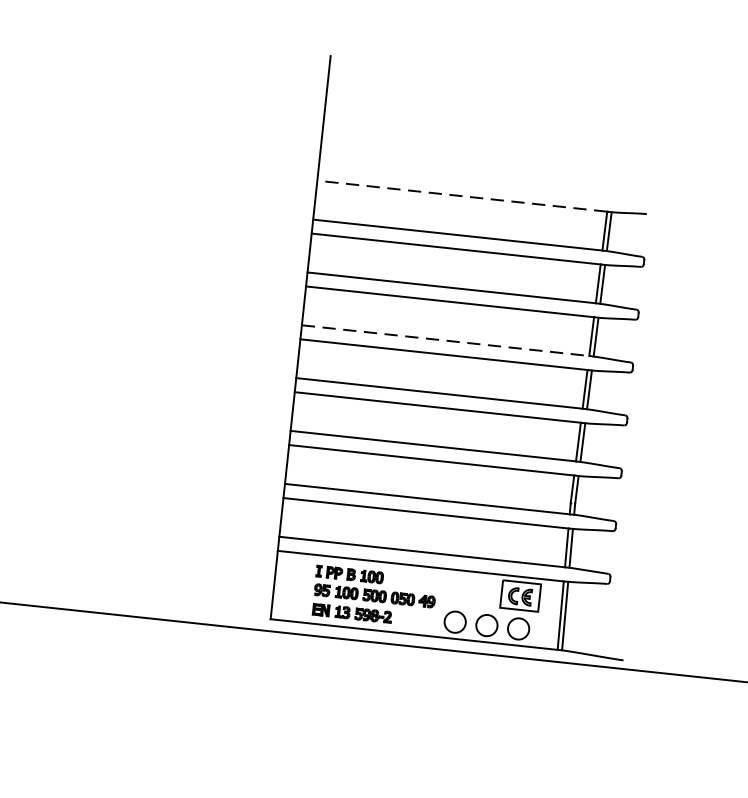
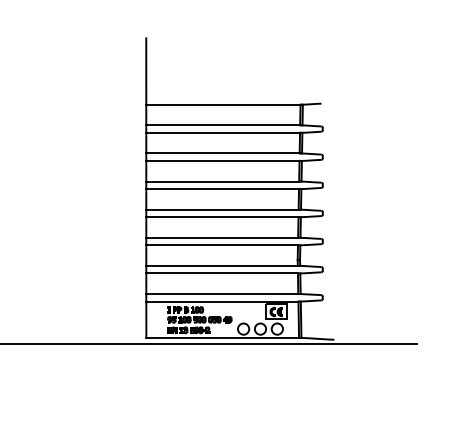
line: (460, 195) -> (222, 104), dashed -> solid
line: (447, 340) -> (223, 181), dashed -> solid

